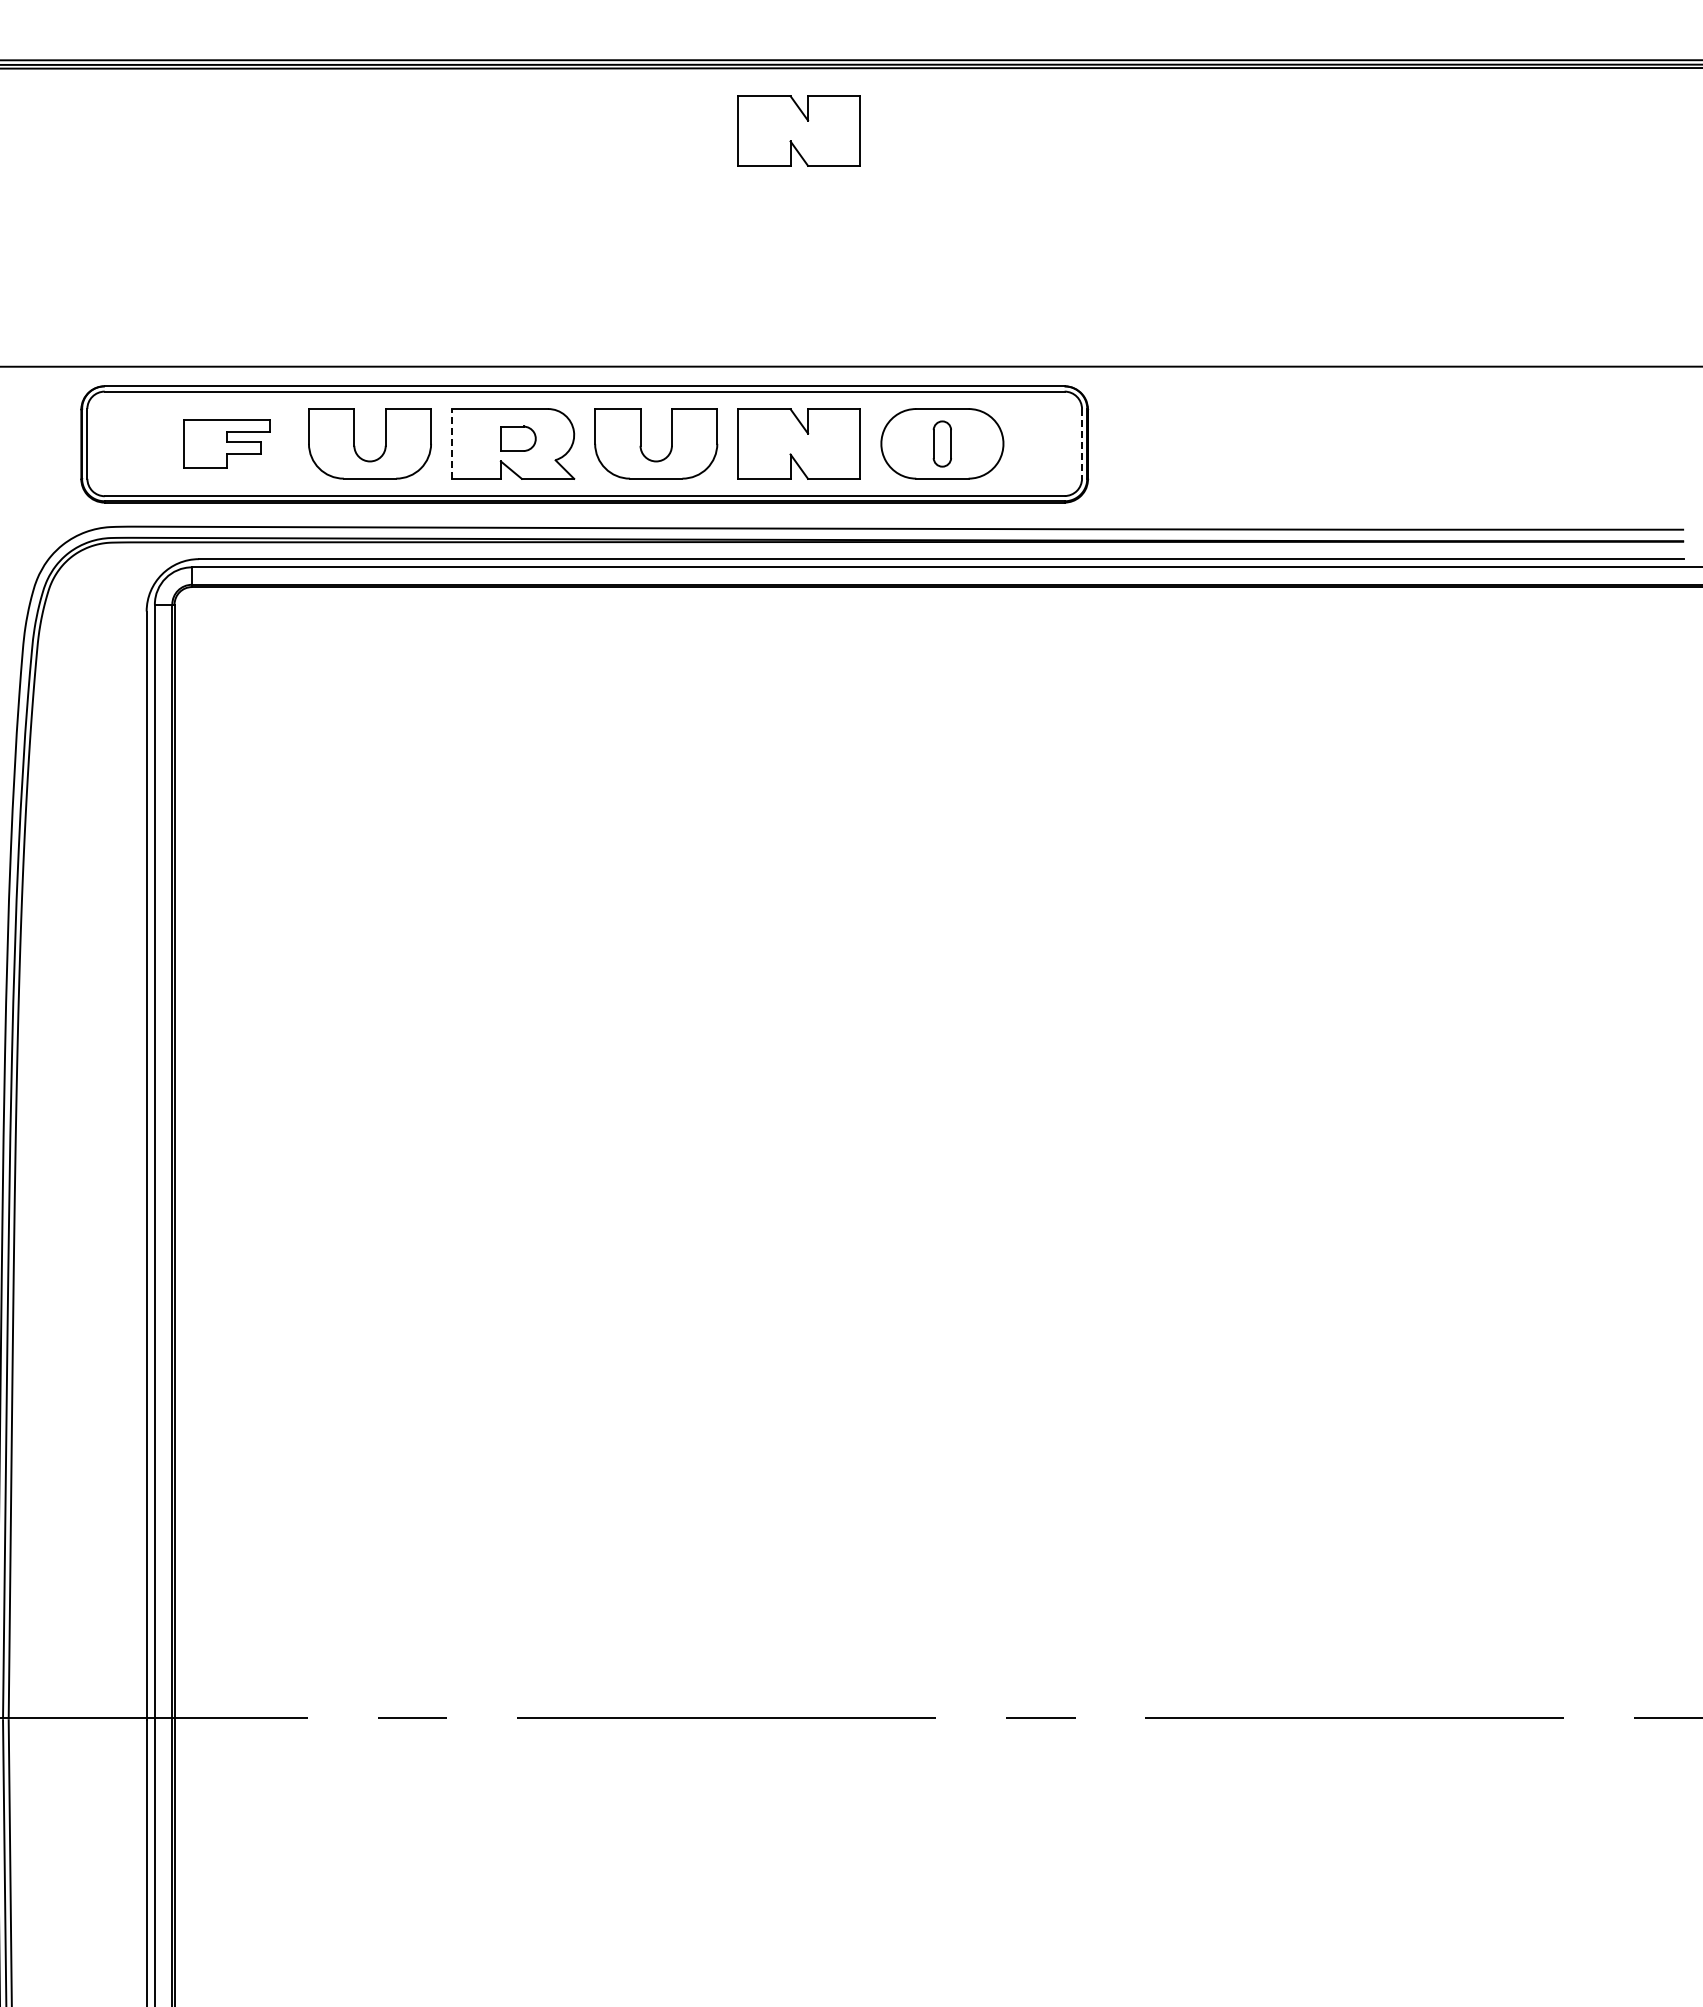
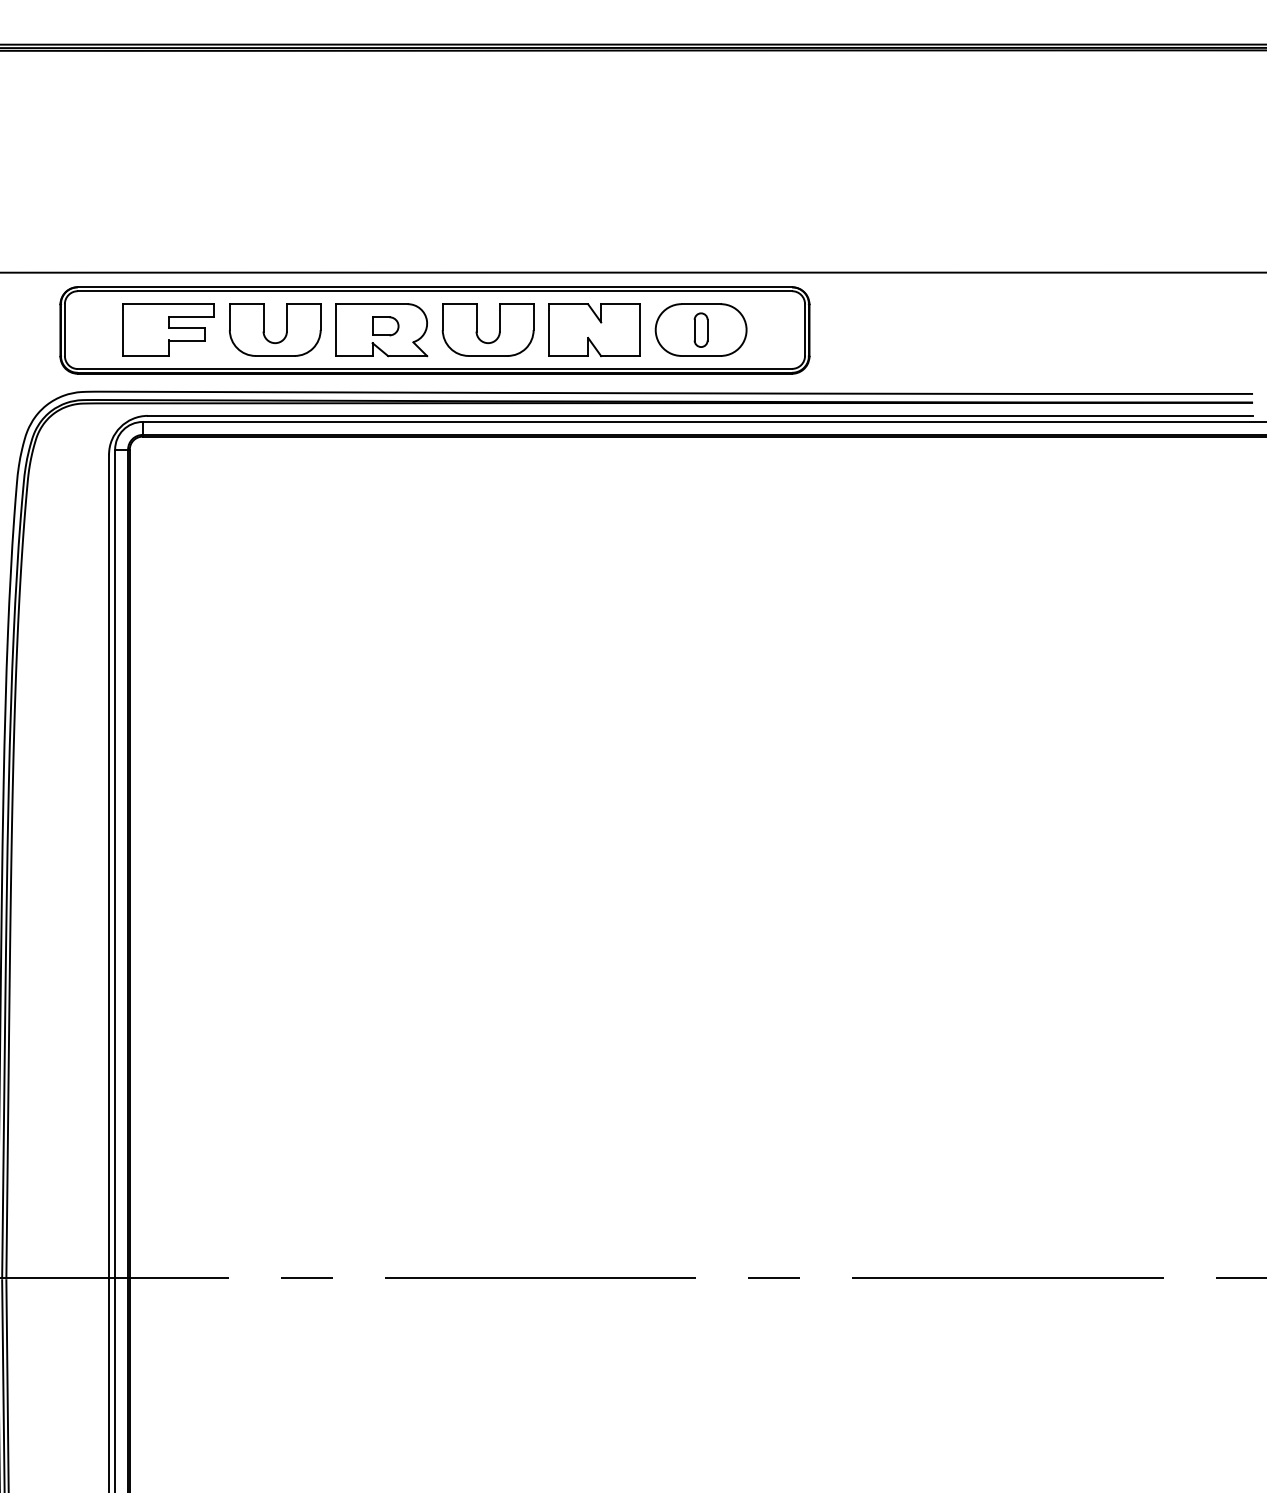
part: (798, 130) -> (594, 96), removed
part: (226, 443) -> (168, 329), size x1.43
line: (452, 444) -> (336, 330), dashed -> solid
line: (1081, 444) -> (804, 330), dashed -> solid

